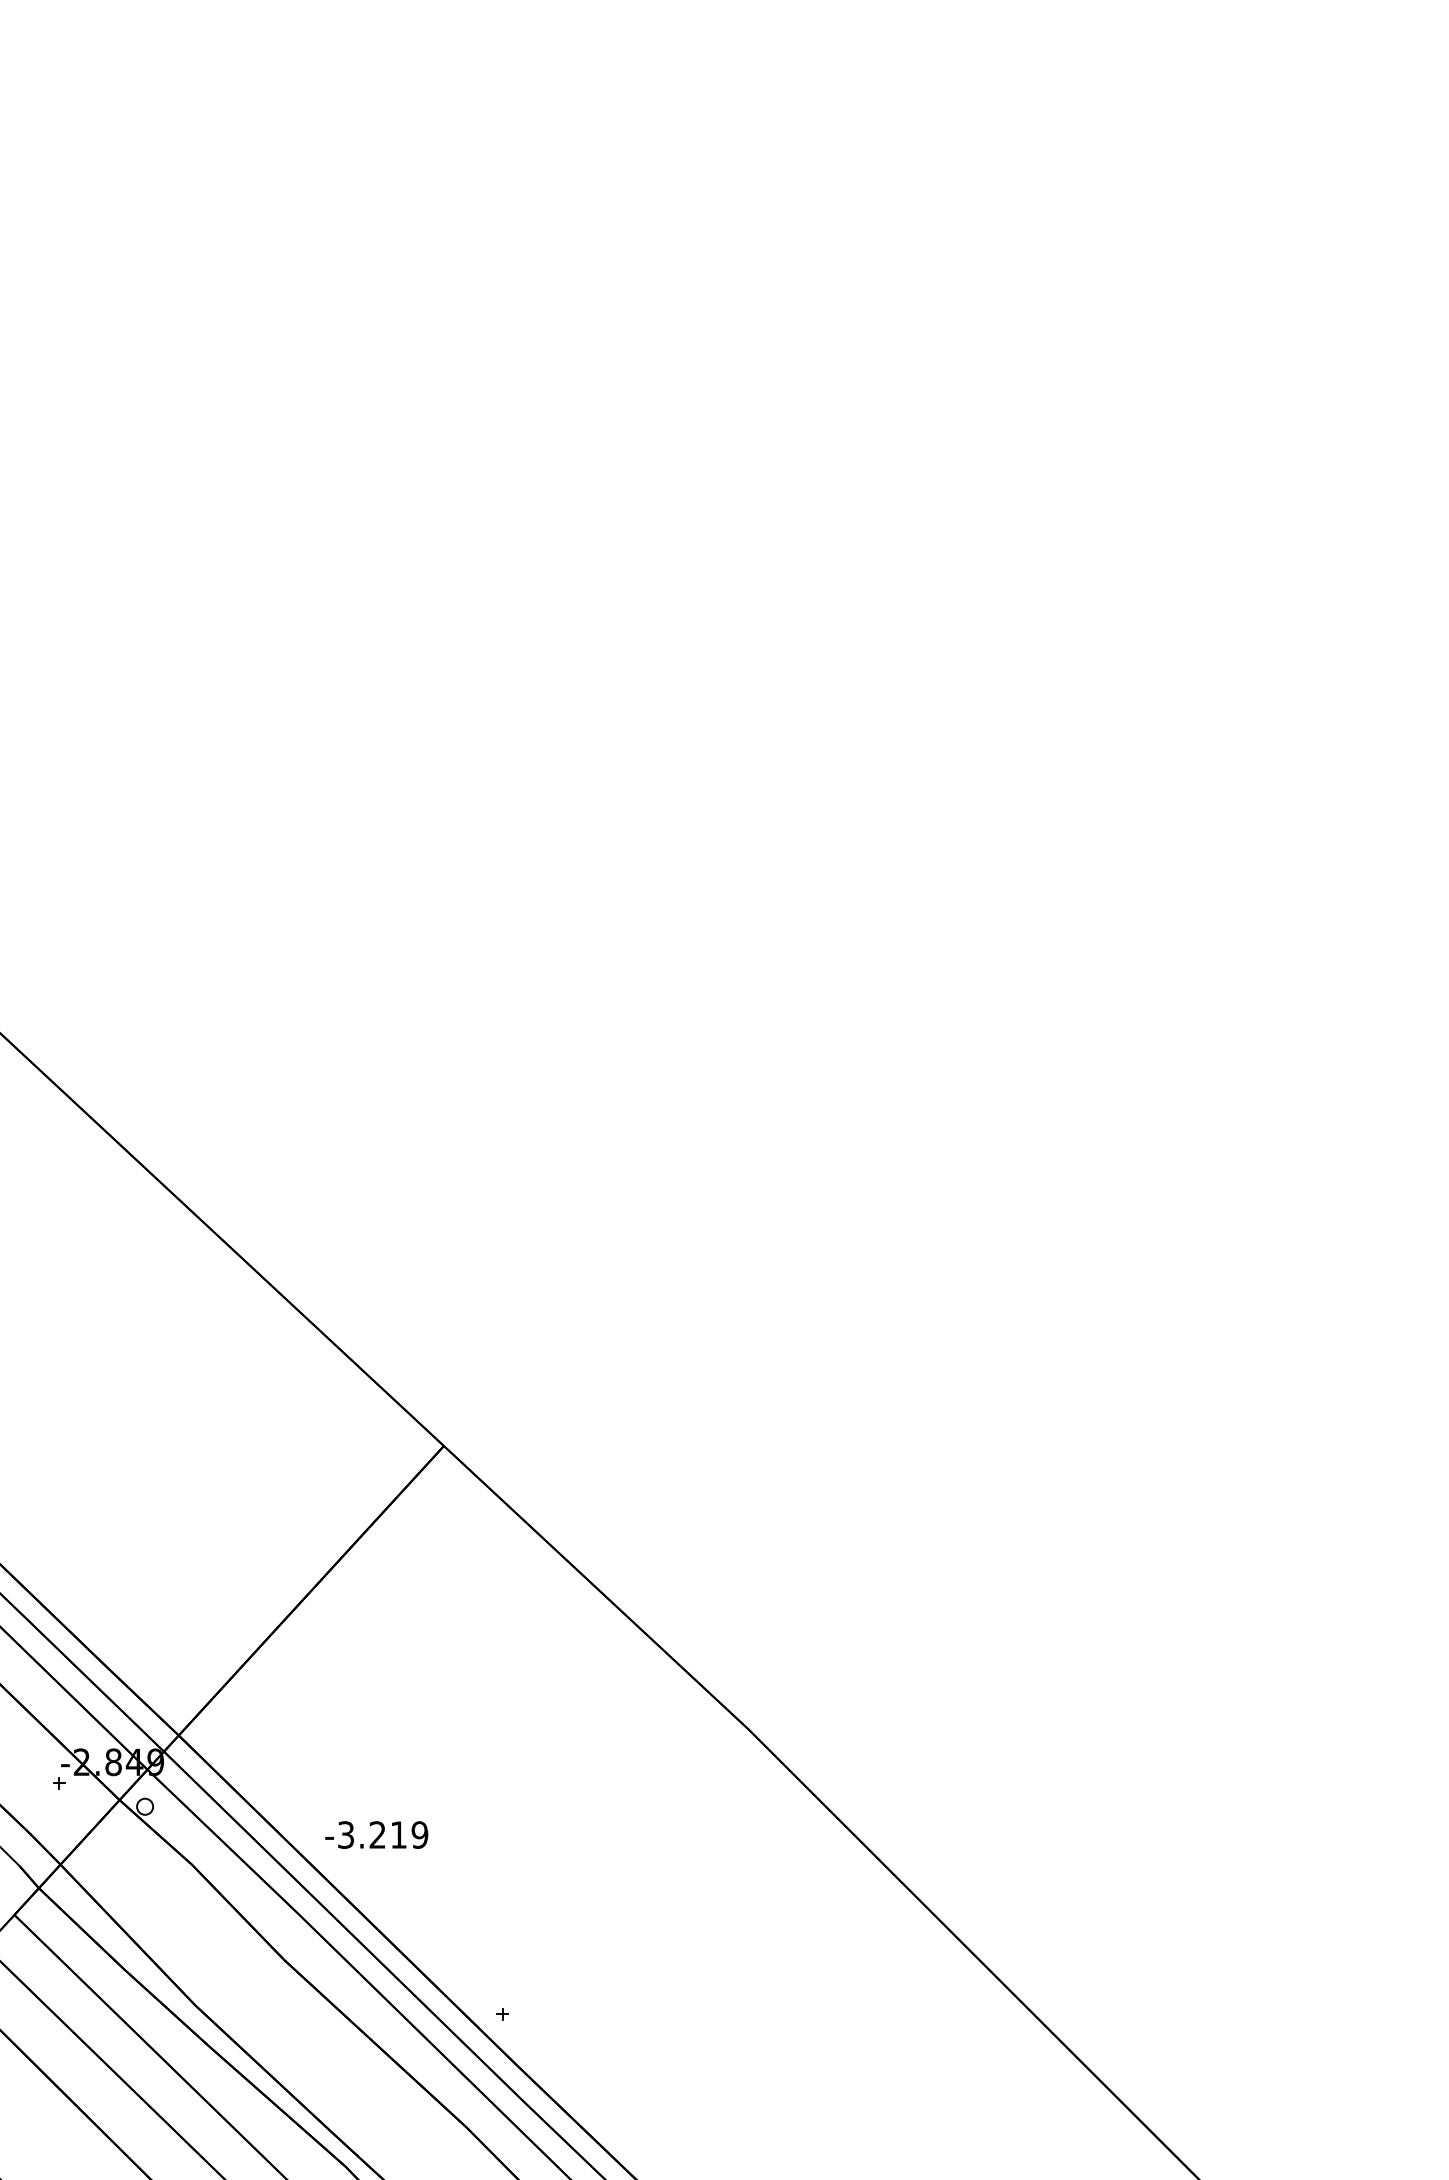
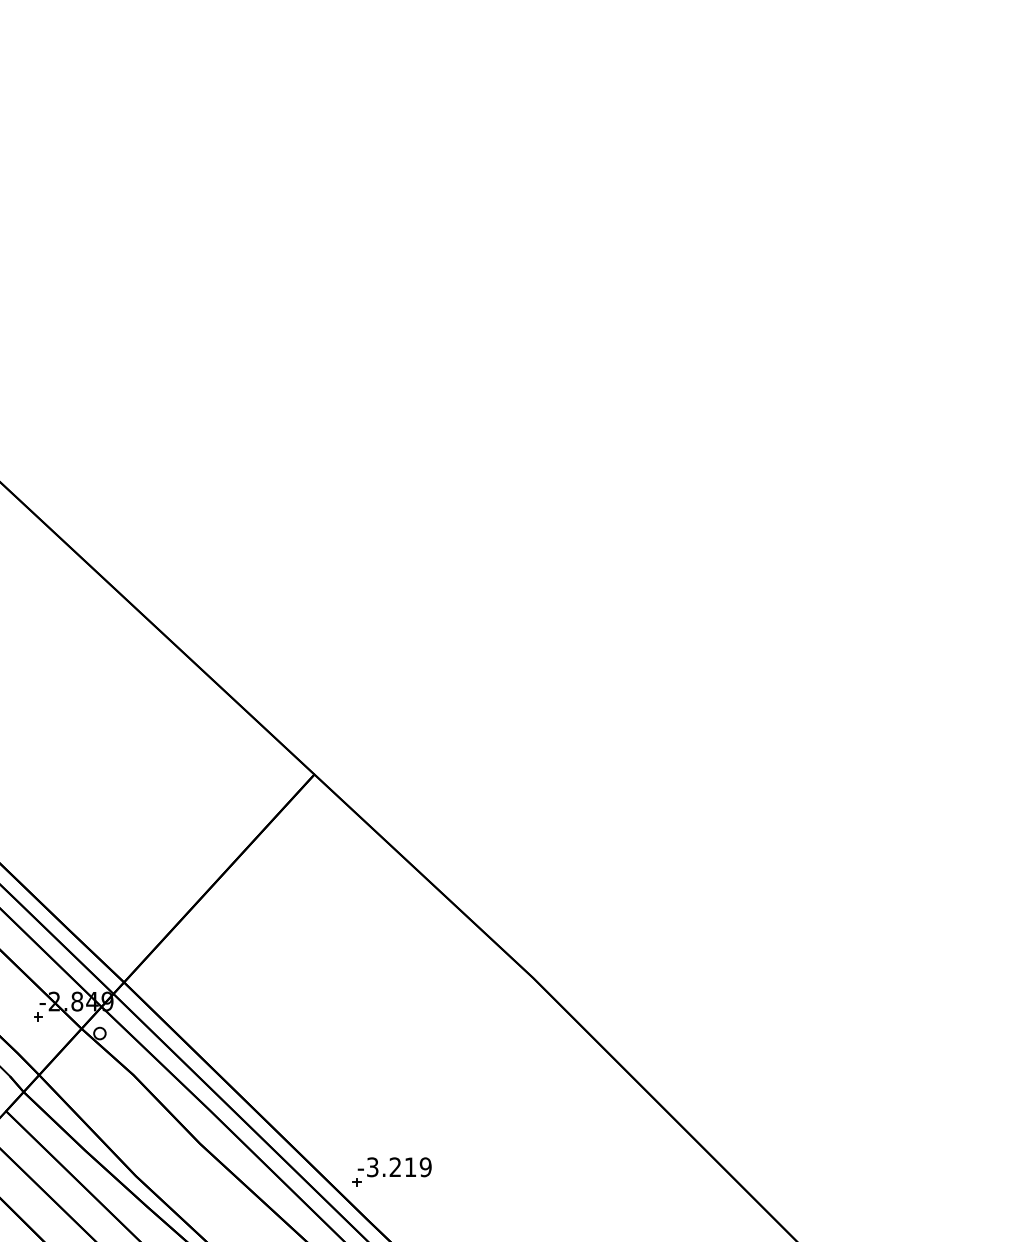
text: (376, 1834) -> (394, 1166), moved

